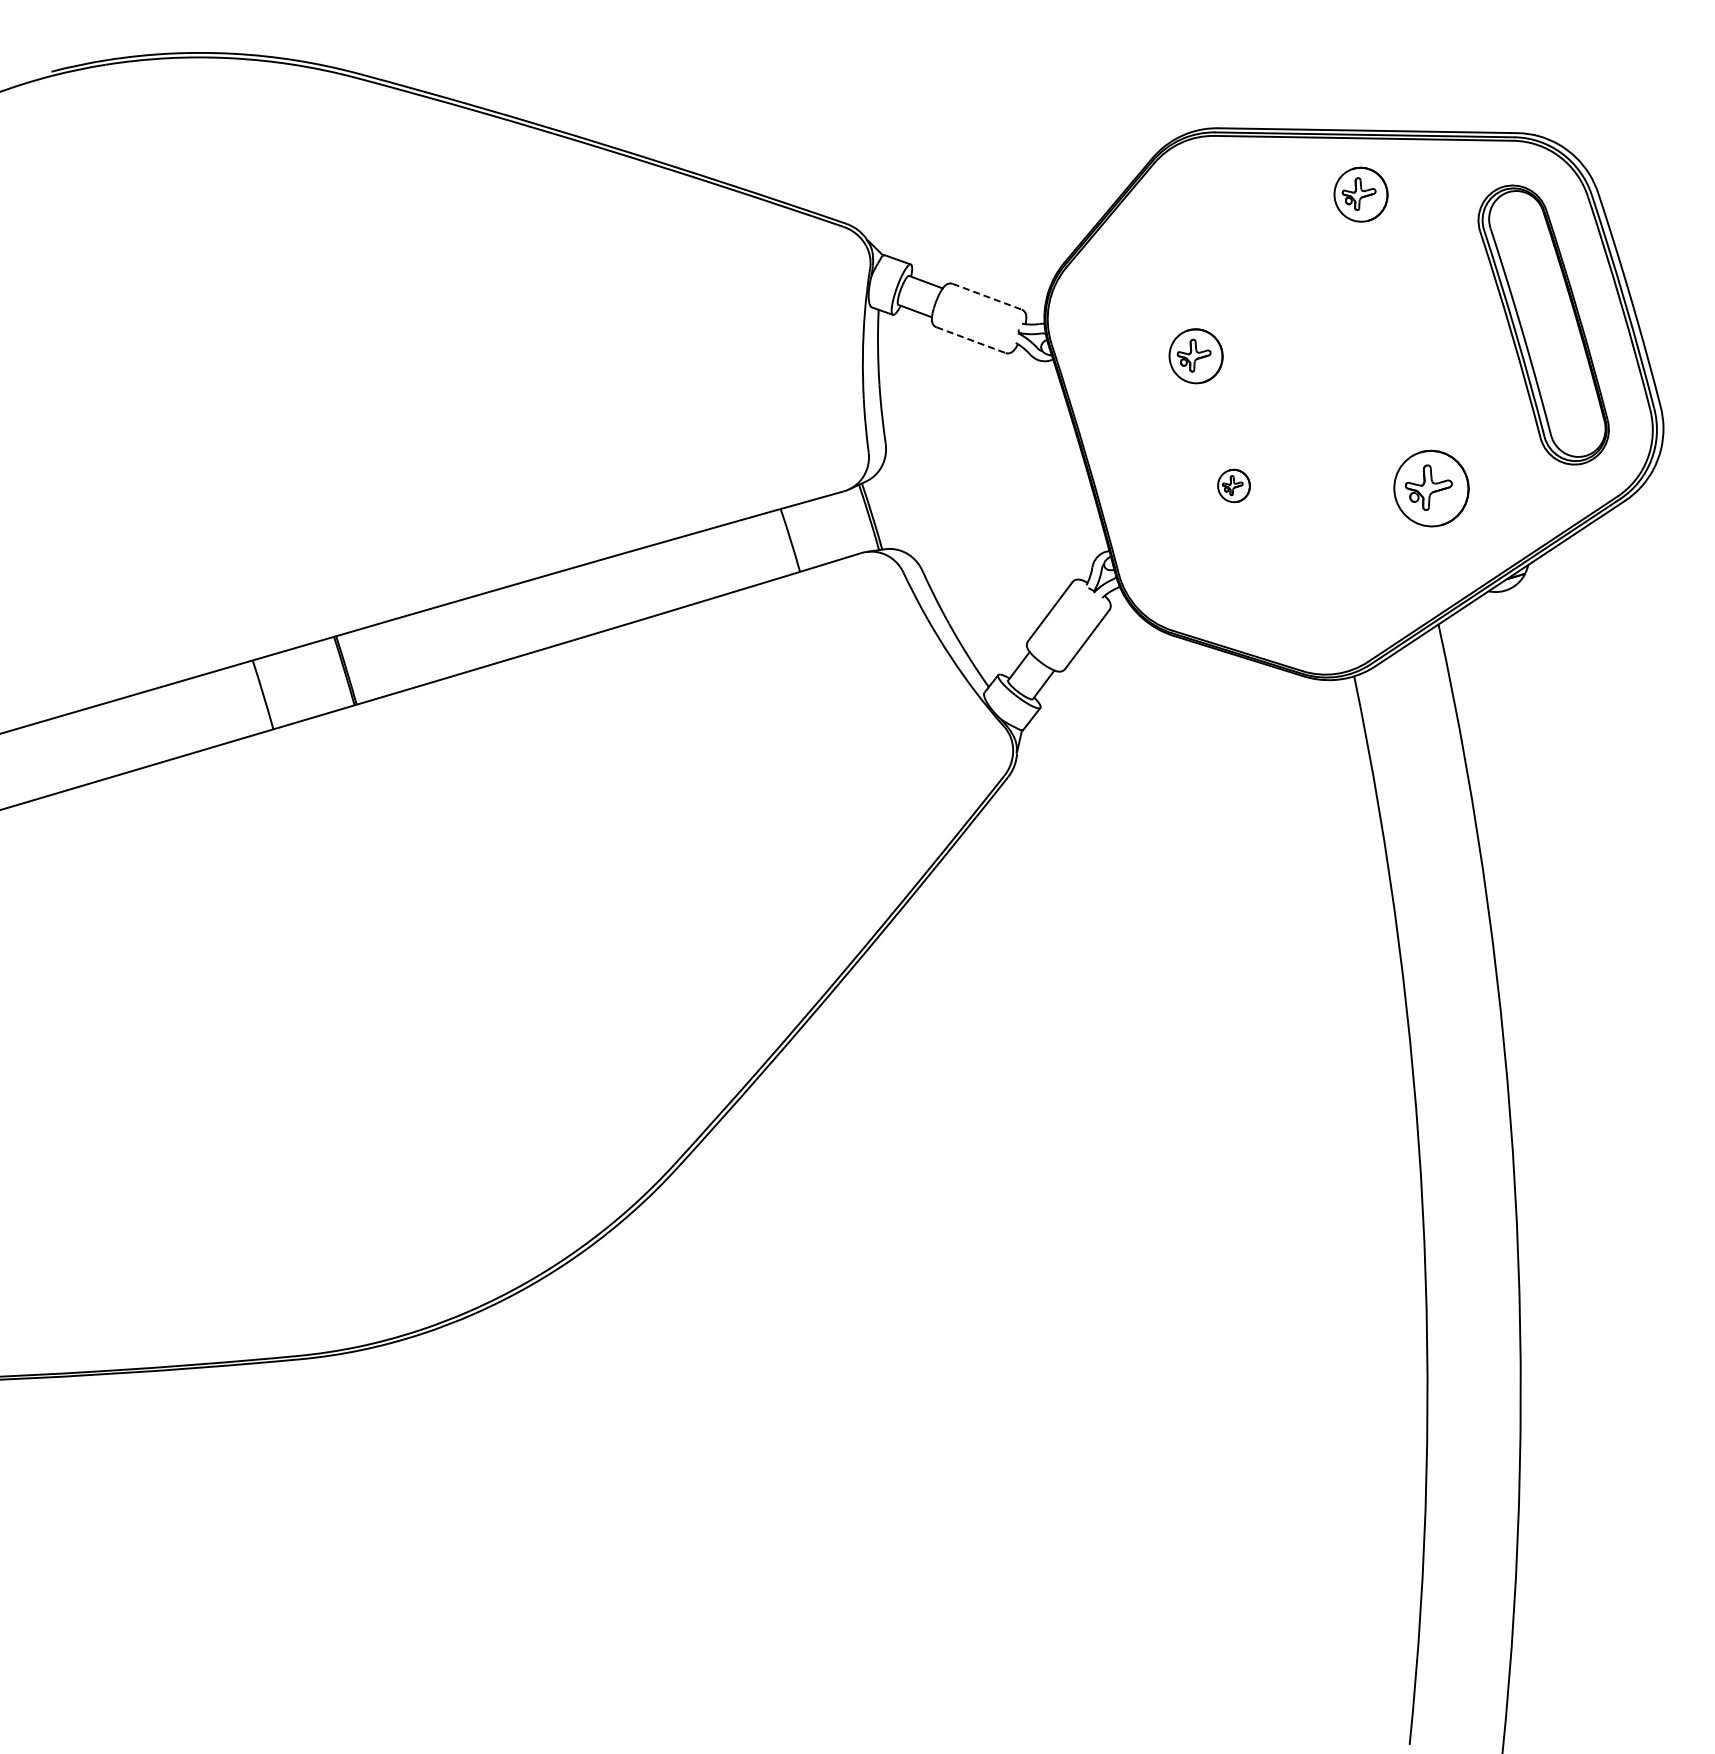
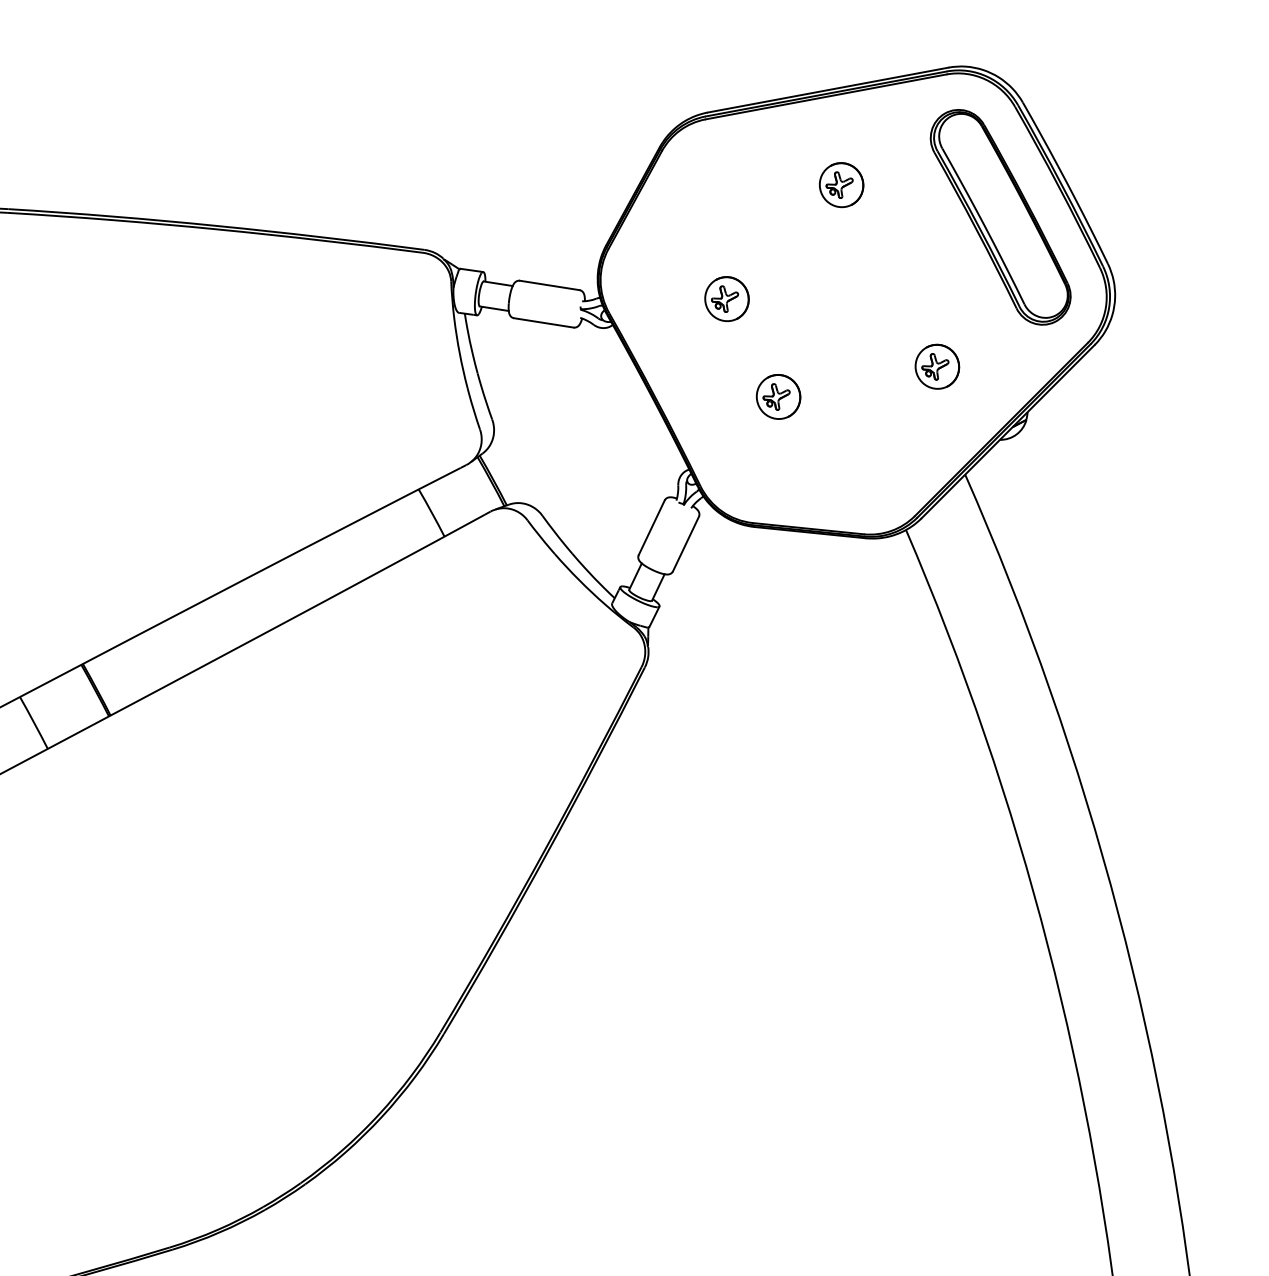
part: (1360, 194) -> (841, 185), moved
line: (987, 296) -> (549, 285), dashed -> solid
line: (971, 340) -> (544, 323), dashed -> solid
part: (1233, 485) -> (778, 396), size x1.67
part: (1431, 488) -> (937, 366), size x0.71

